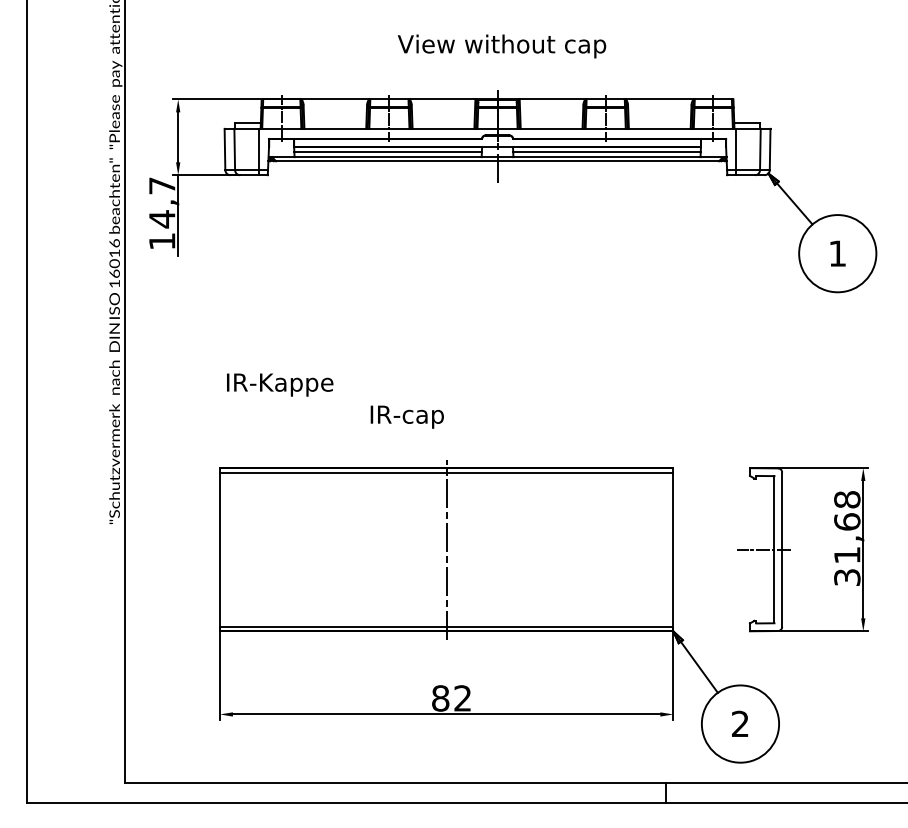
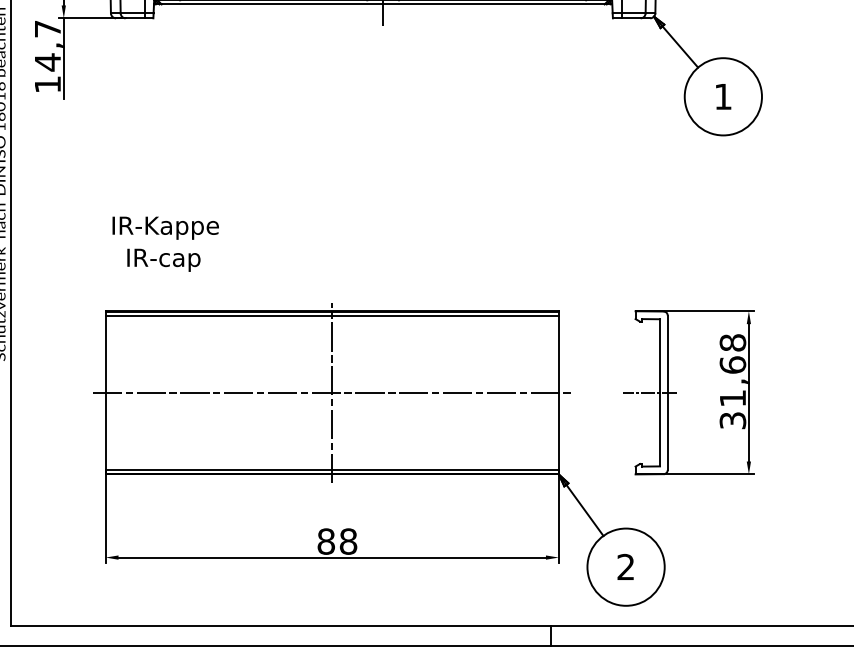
text: (406, 416) -> (163, 259), moved
line: (446, 549) -> (332, 392), added
text: (462, 698) -> (348, 541), 82 -> 88

